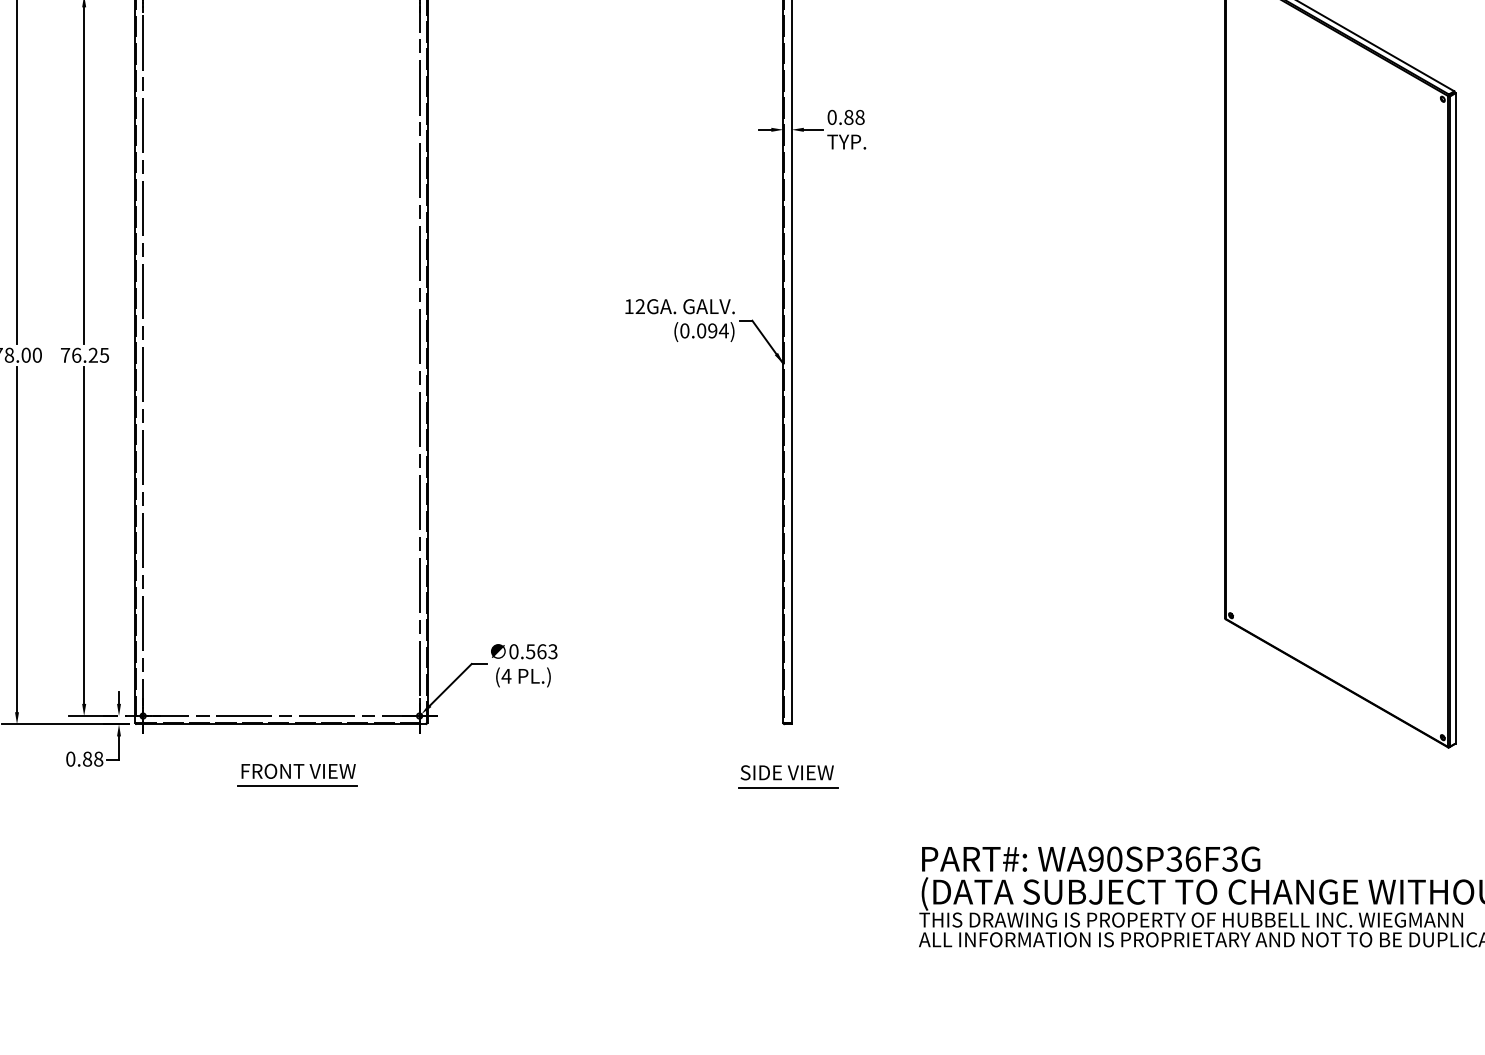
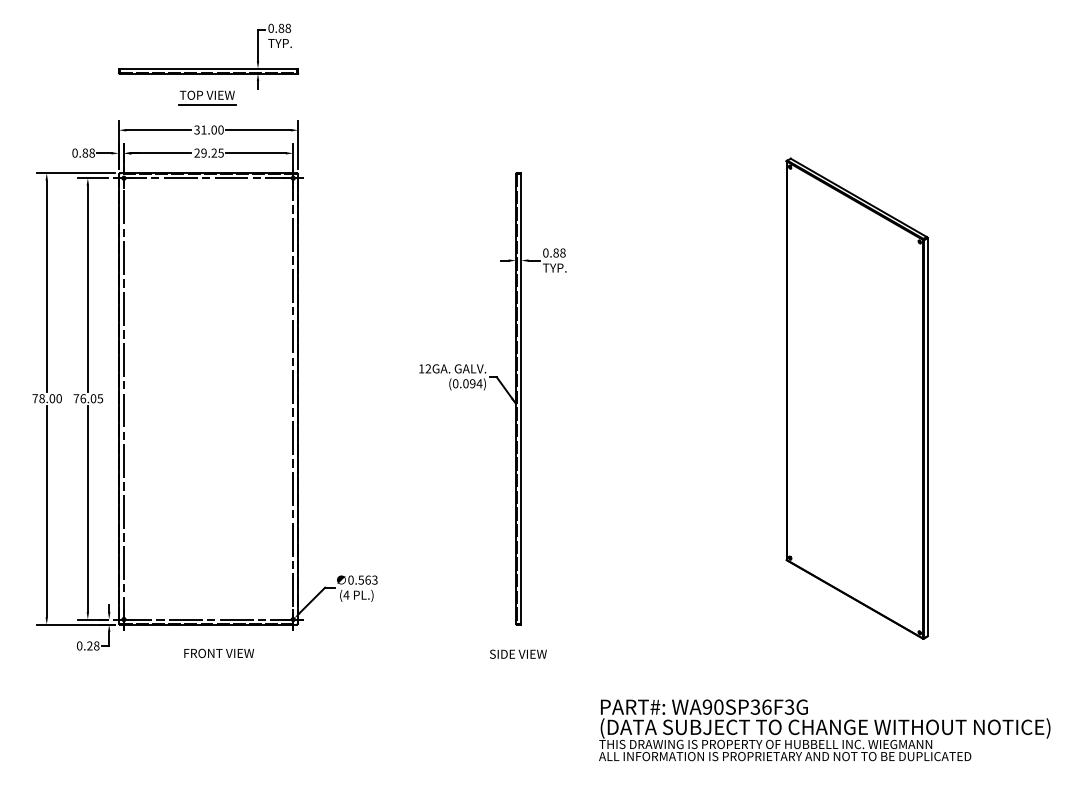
text: (93, 355) -> (93, 398), 76.25 -> 76.05
text: (86, 758) -> (89, 645), 0.88 -> 0.28
line: (297, 786) -> (218, 662), removed
line: (787, 787) -> (518, 663), removed

